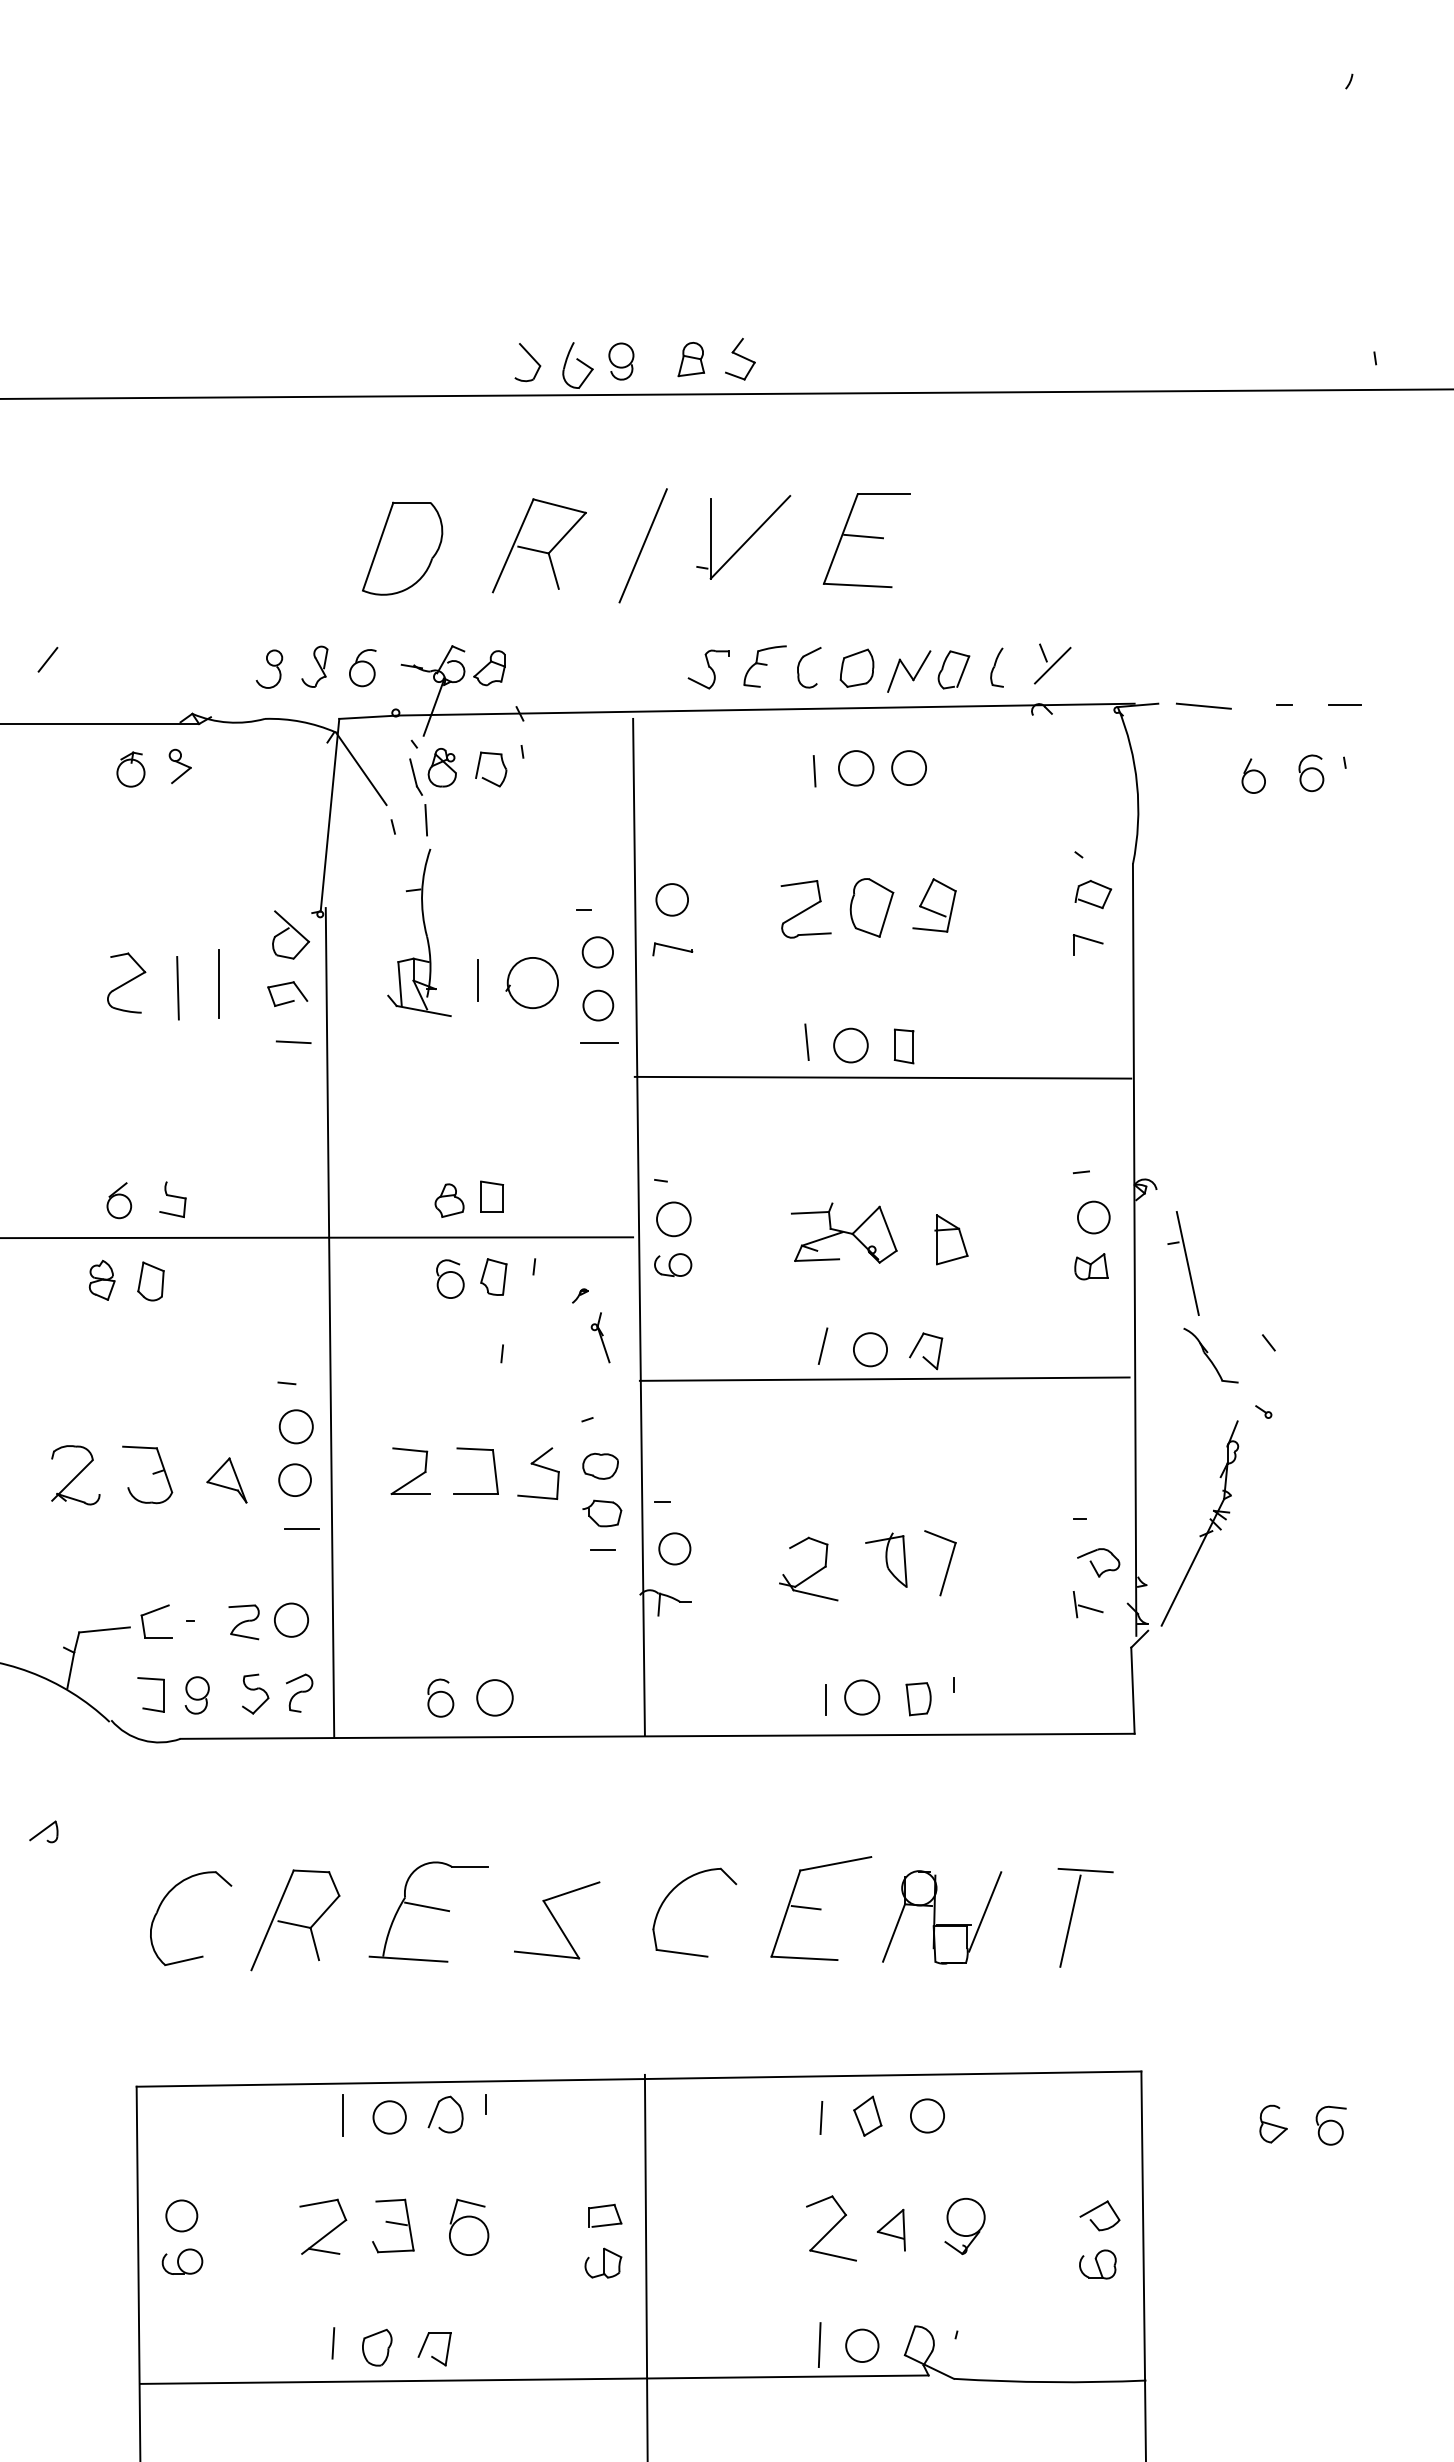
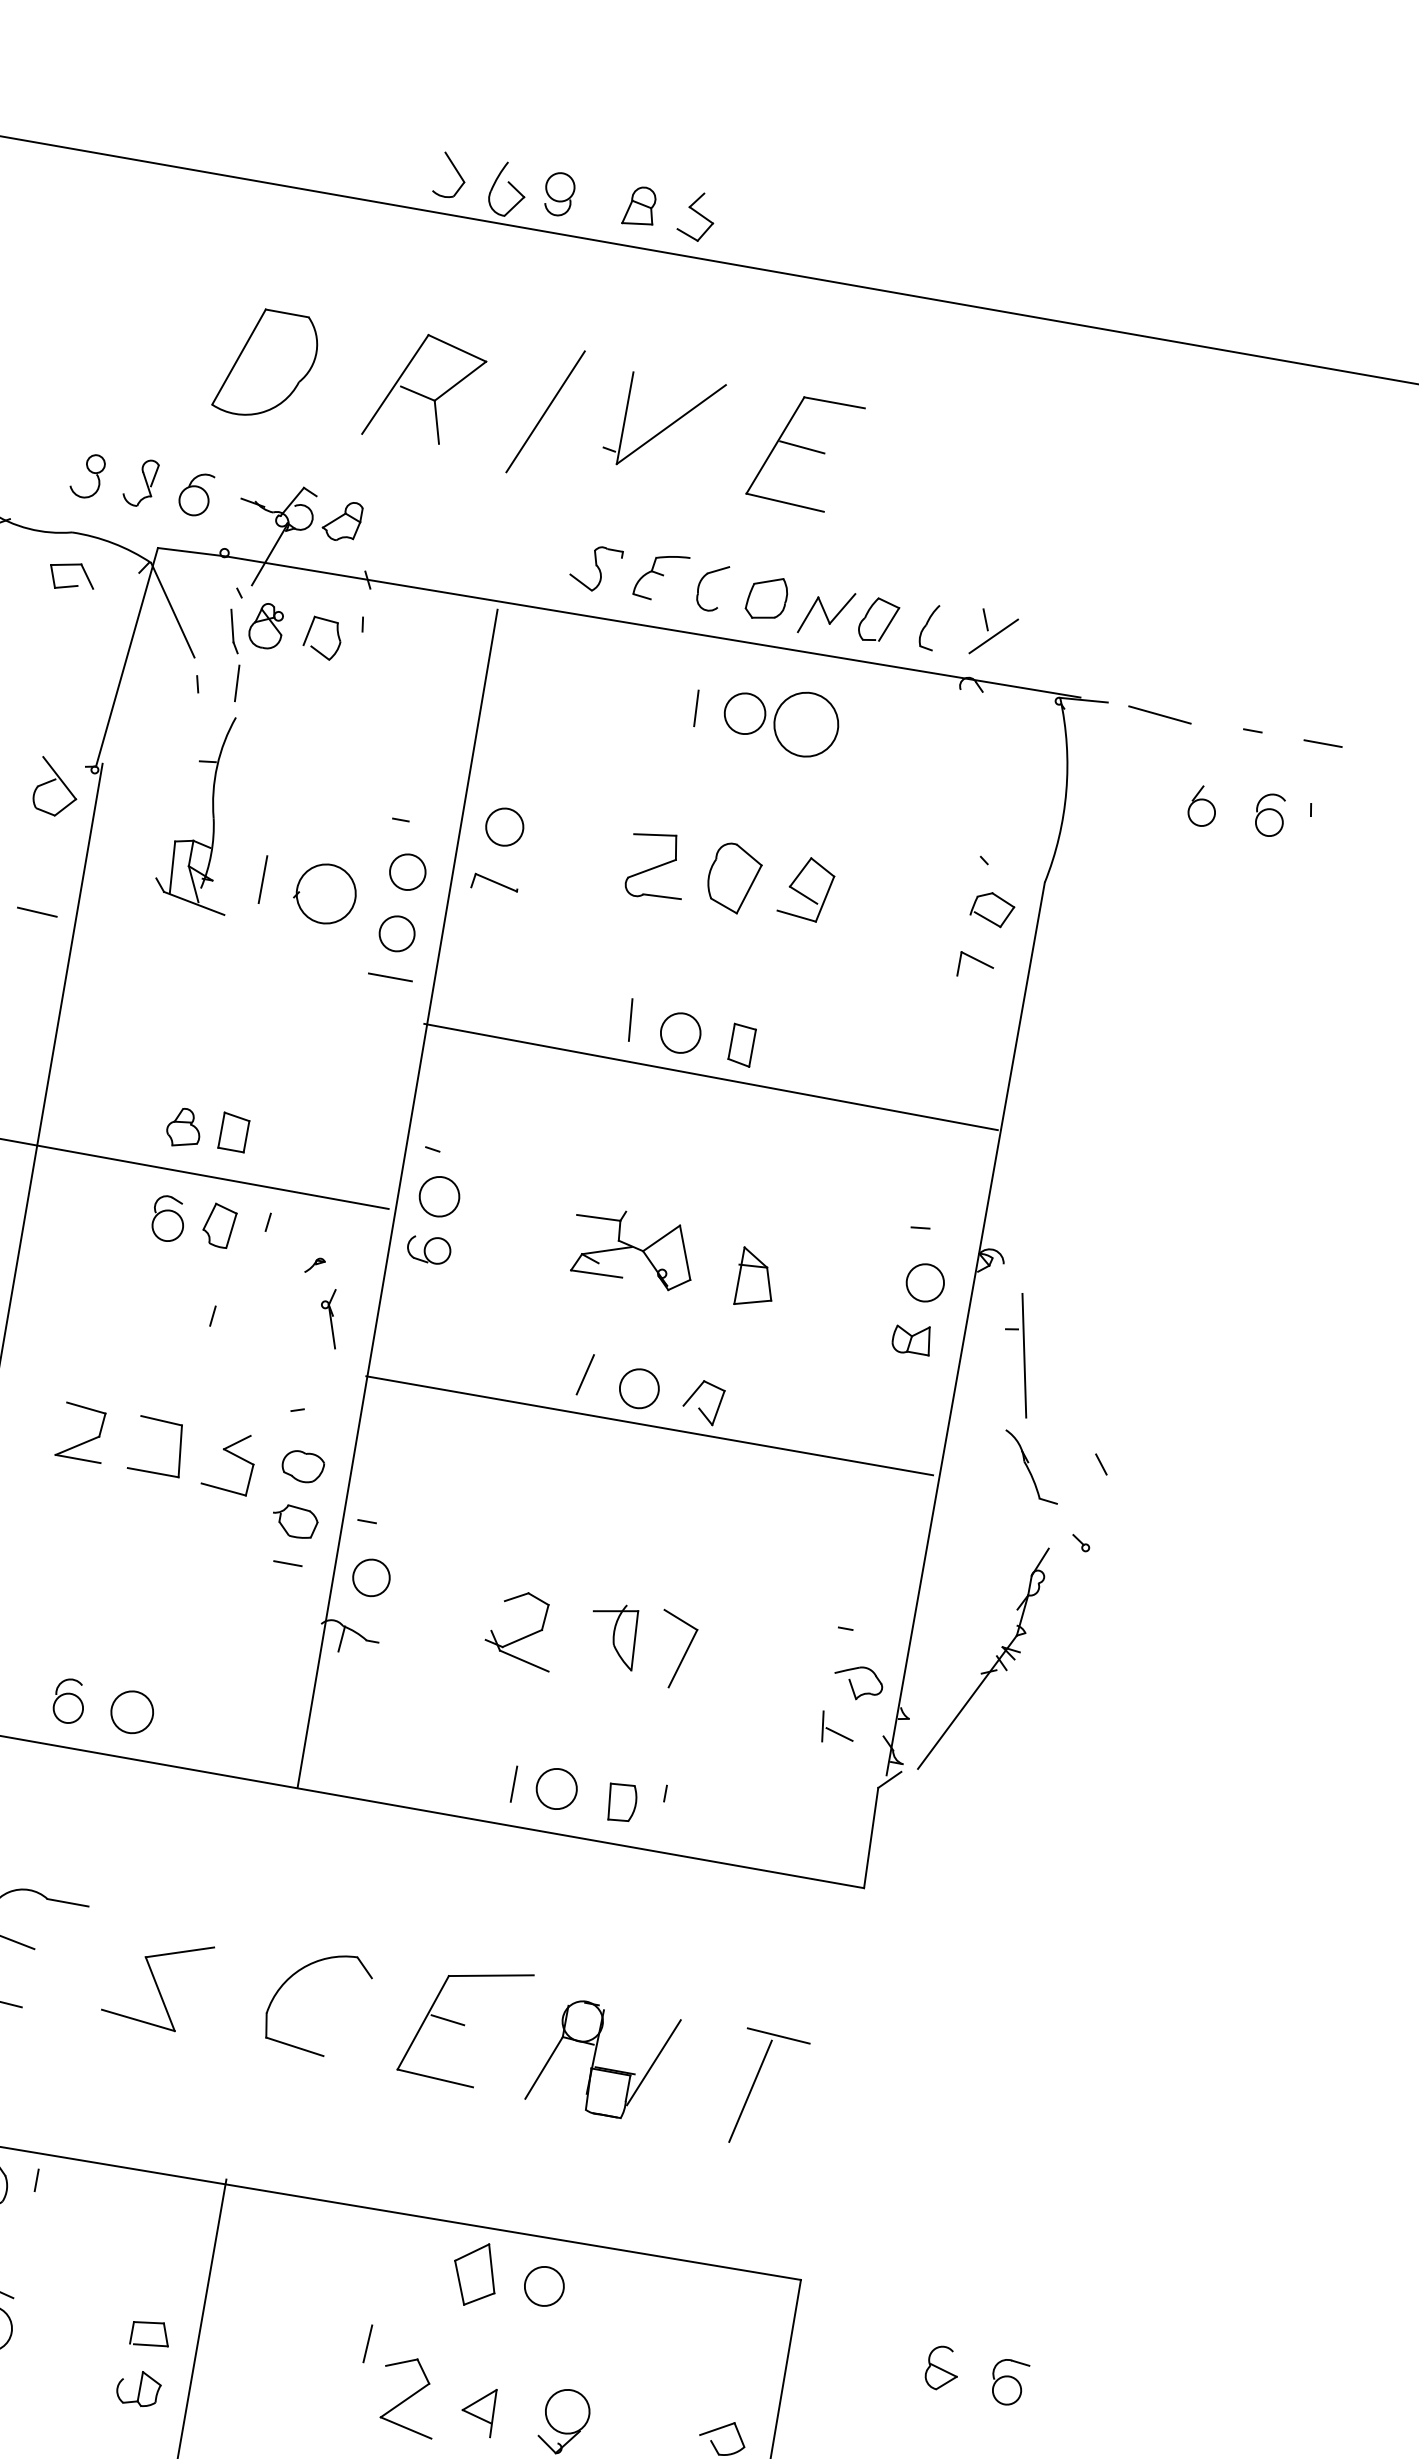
circle: (908, 767) -> (805, 723), size x1.6
part: (290, 1000) -> (73, 584), moved
part: (867, 2115) -> (475, 2273), size x1.4
line: (821, 2117) -> (368, 2343), moved

